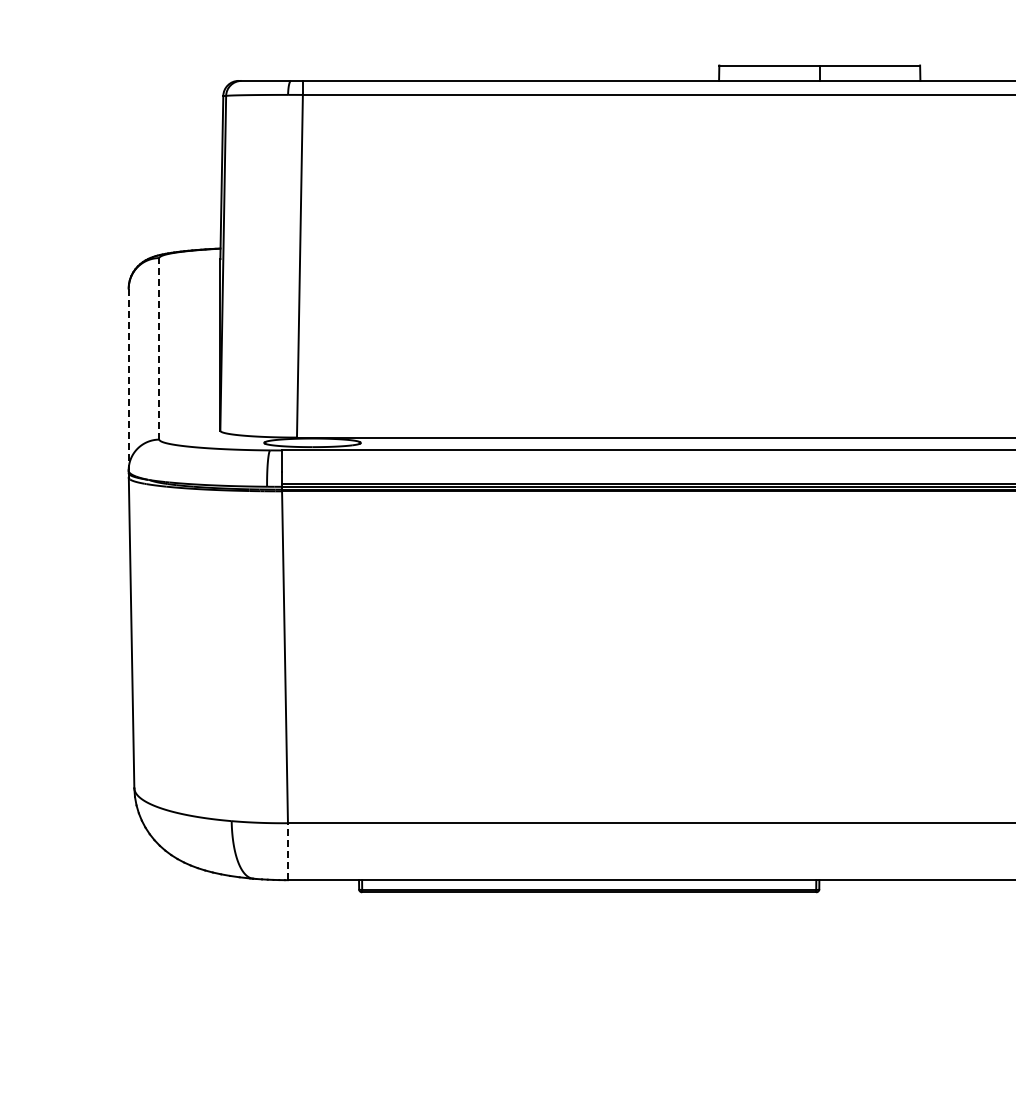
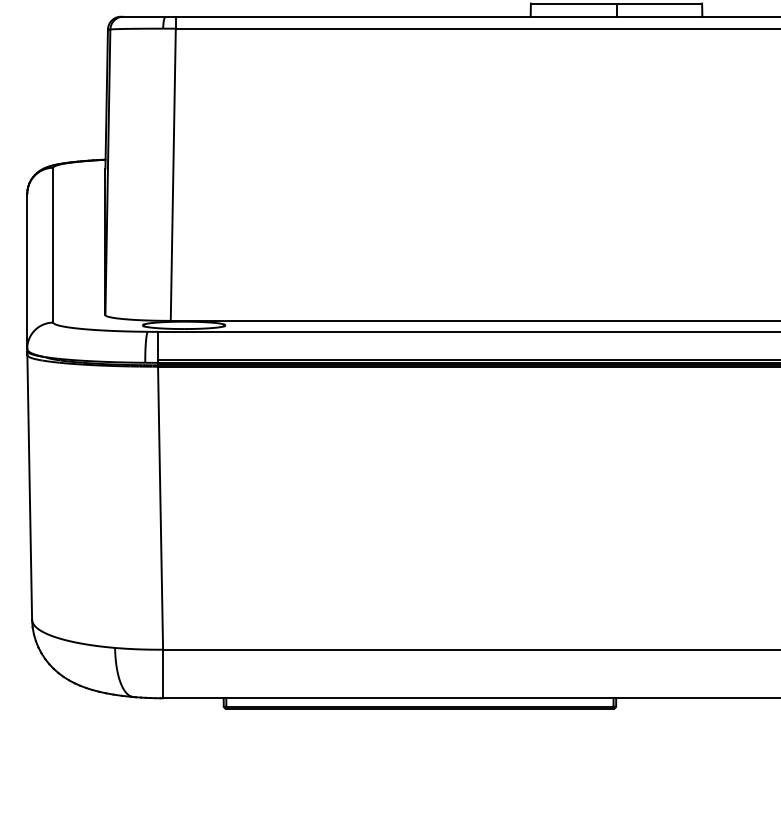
line: (159, 348) -> (53, 244), dashed -> solid
line: (128, 379) -> (27, 271), dashed -> solid
line: (287, 851) -> (162, 673), dashed -> solid

